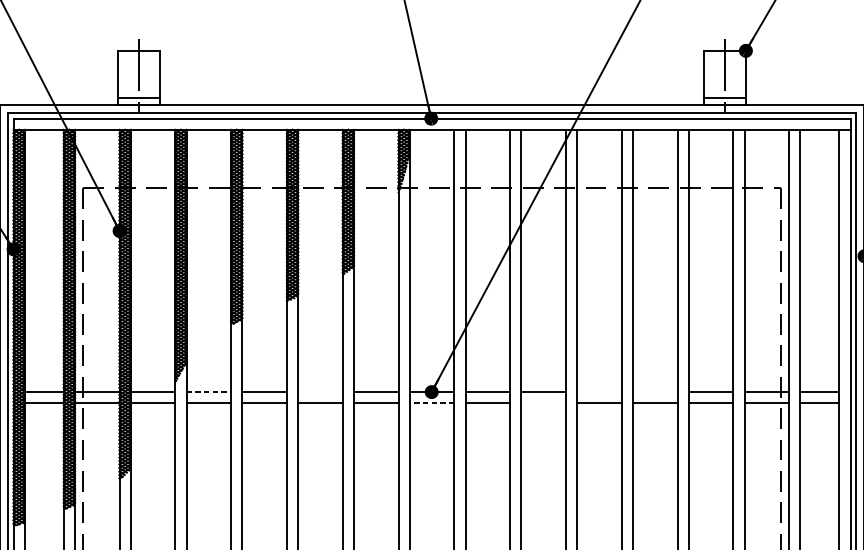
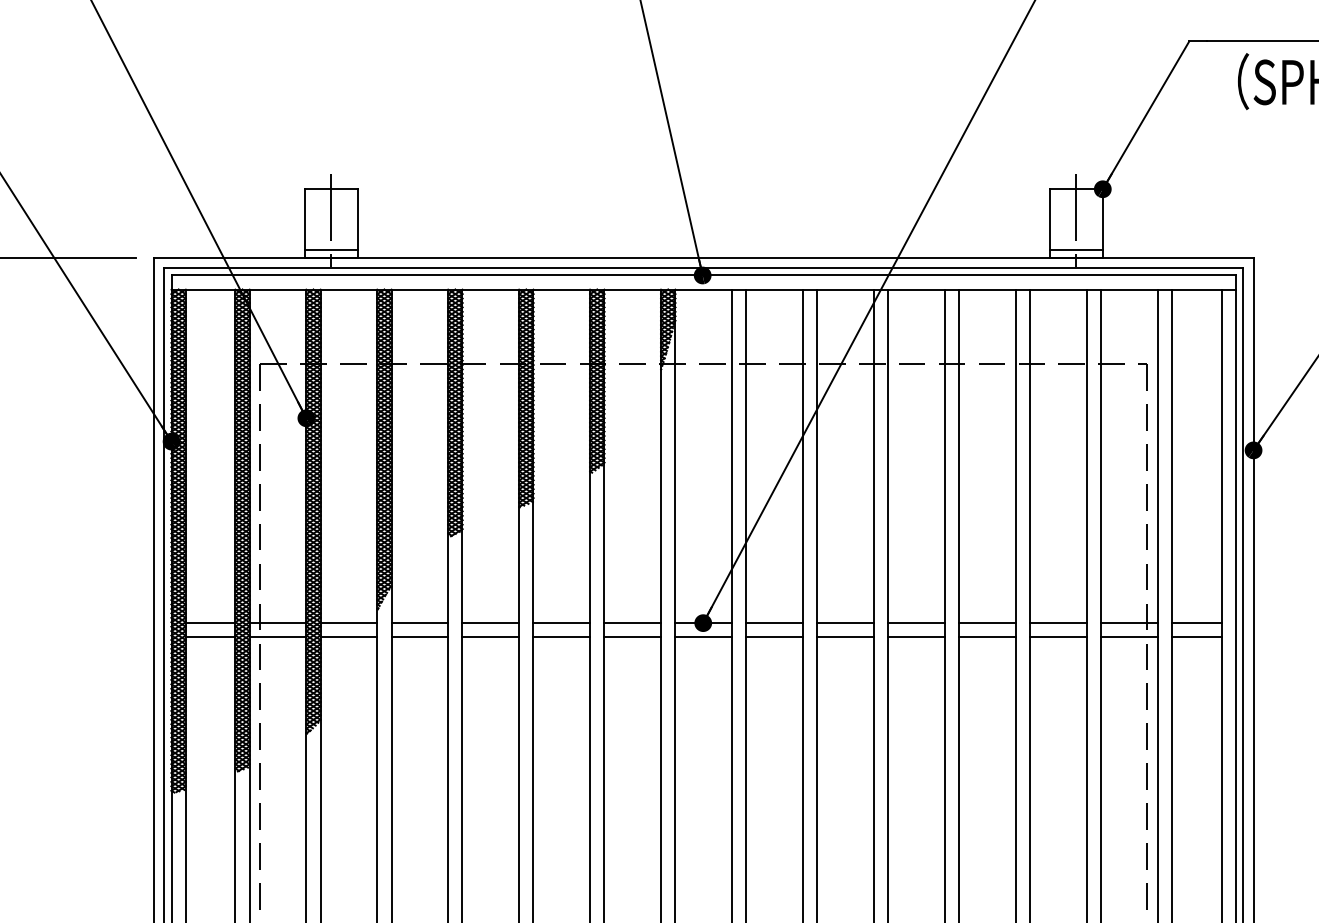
line: (209, 392) -> (420, 623), dashed -> solid
line: (320, 392) -> (561, 623), added
line: (599, 392) -> (916, 623), added
line: (655, 392) -> (987, 623), added
line: (431, 403) -> (703, 637), dashed -> solid
line: (543, 403) -> (845, 637), added

